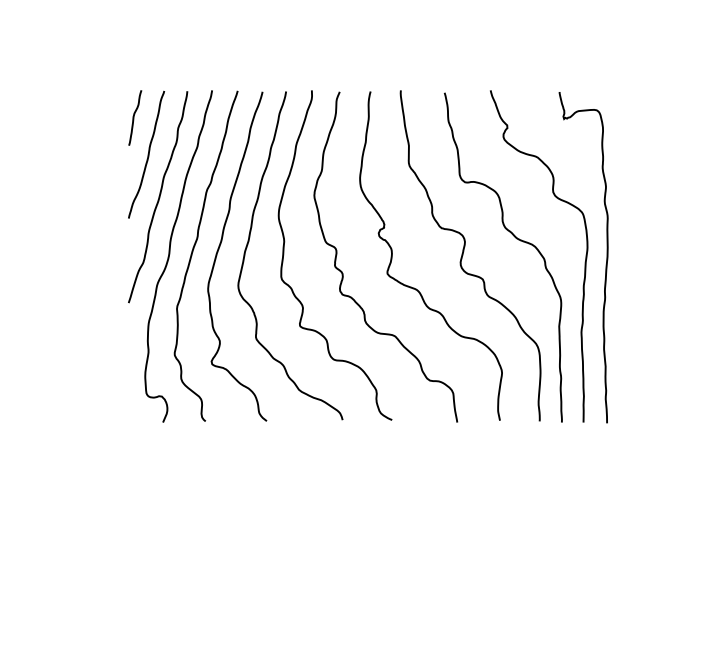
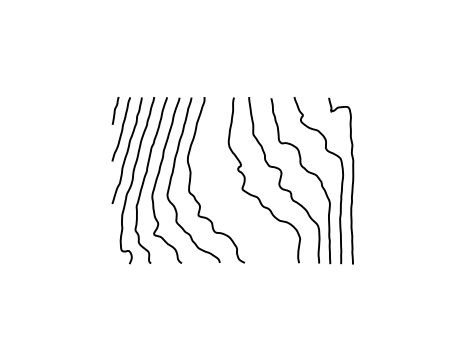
curve: (343, 272) -> (220, 188), removed

